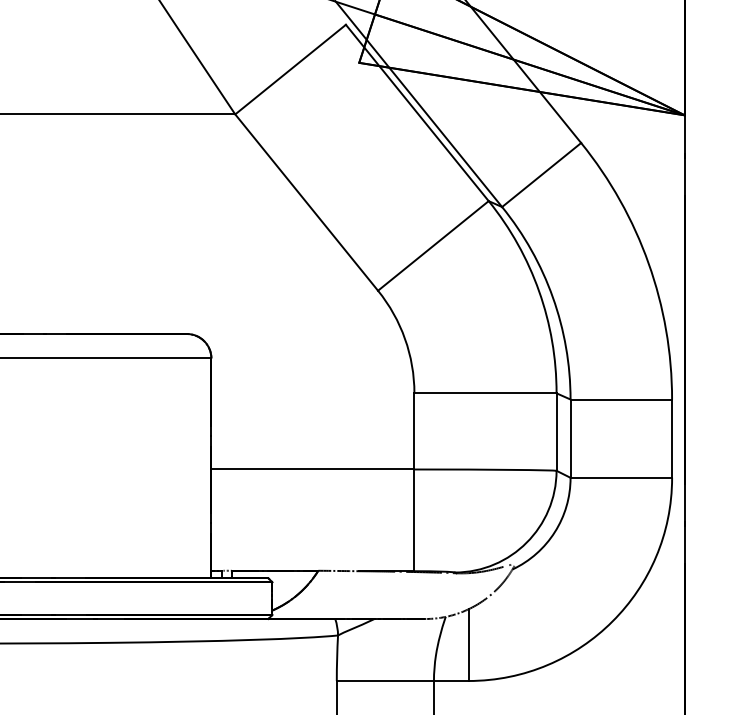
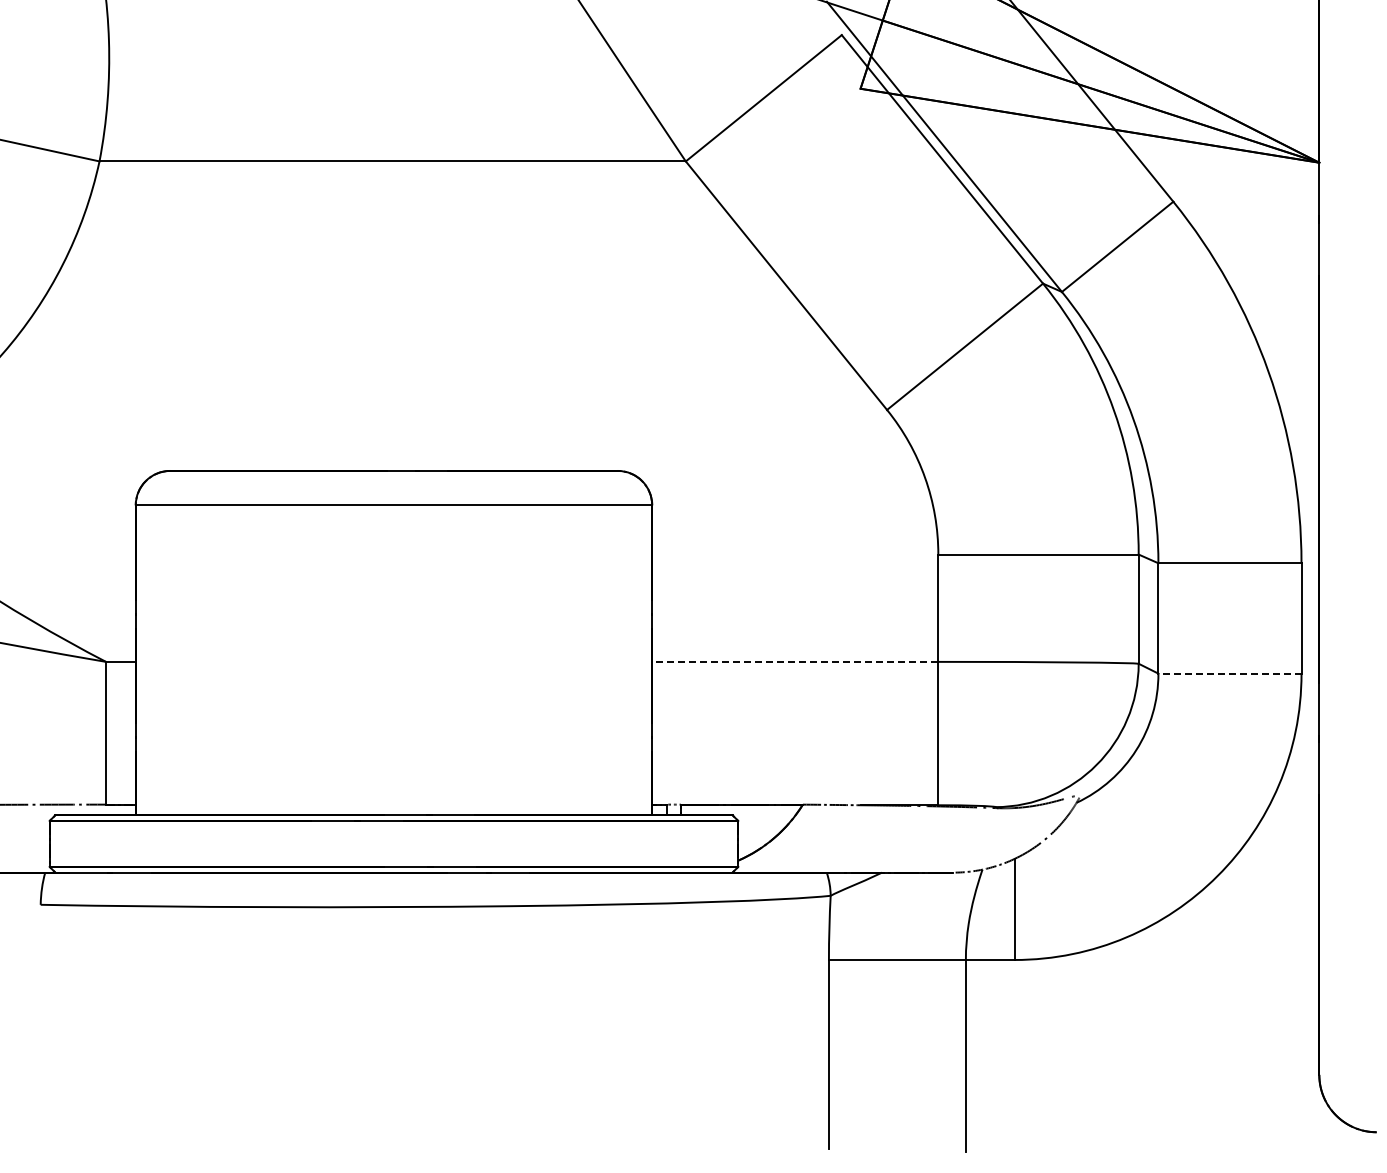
line: (312, 469) -> (794, 661), solid -> dashed
line: (621, 477) -> (1229, 673), solid -> dashed

